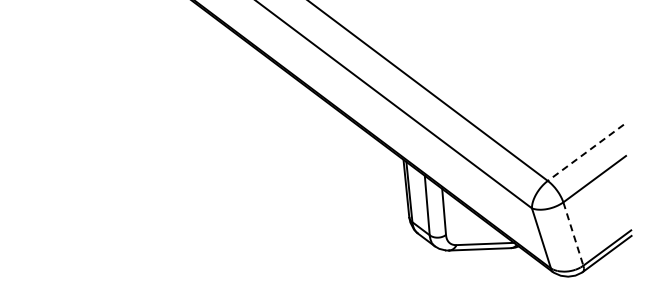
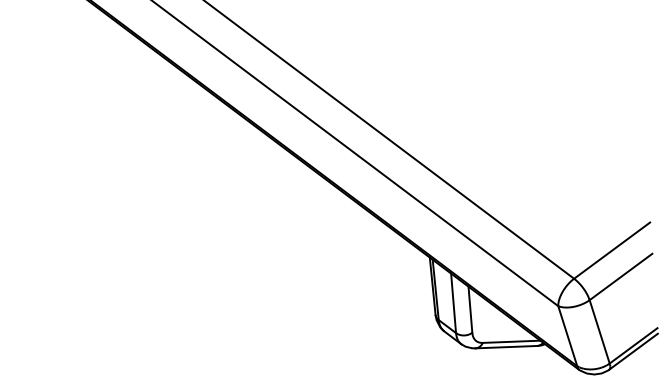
line: (585, 152) -> (611, 250), dashed -> solid
line: (573, 234) -> (599, 332), dashed -> solid

